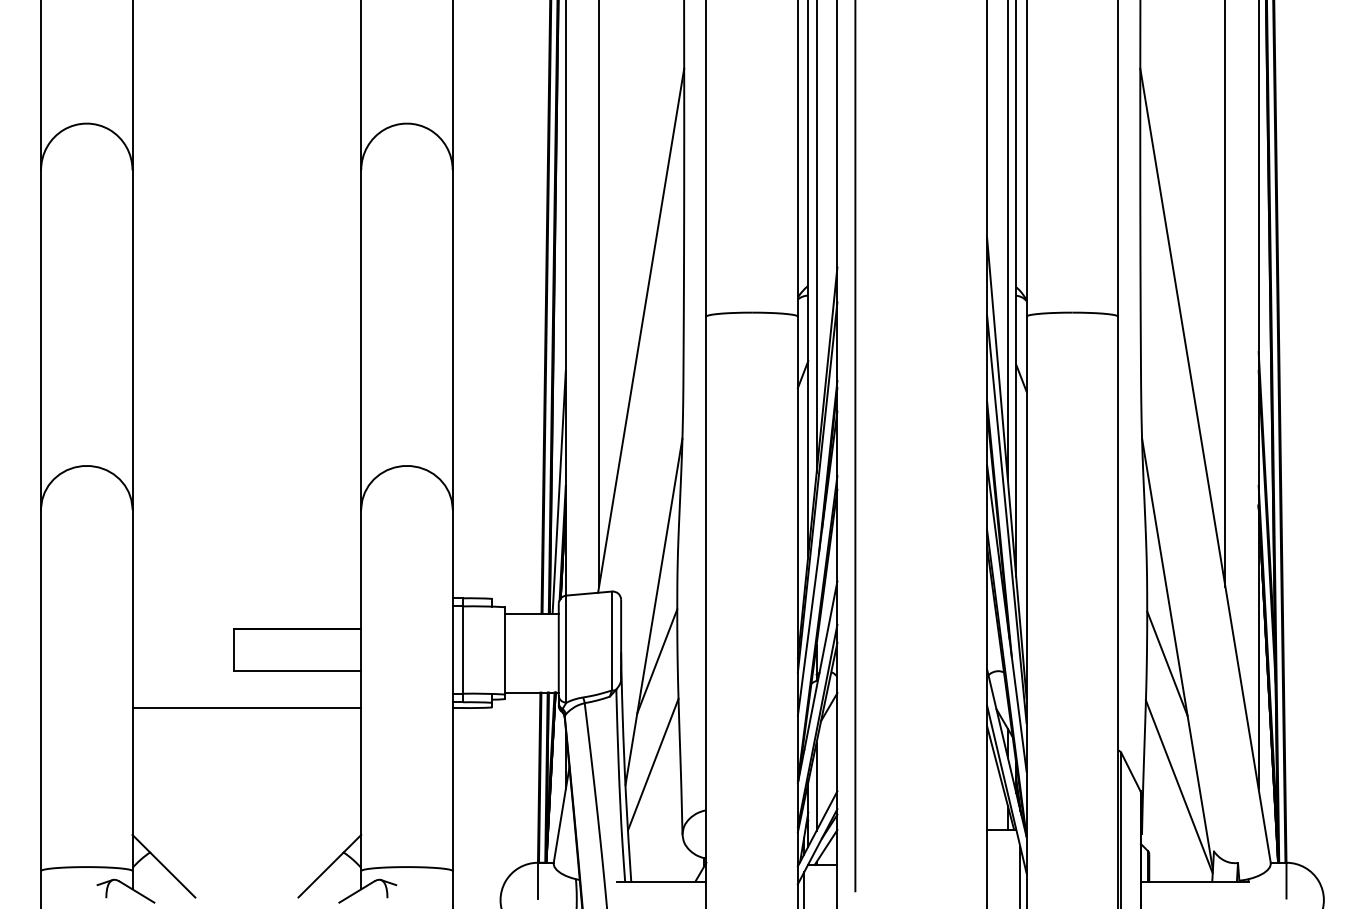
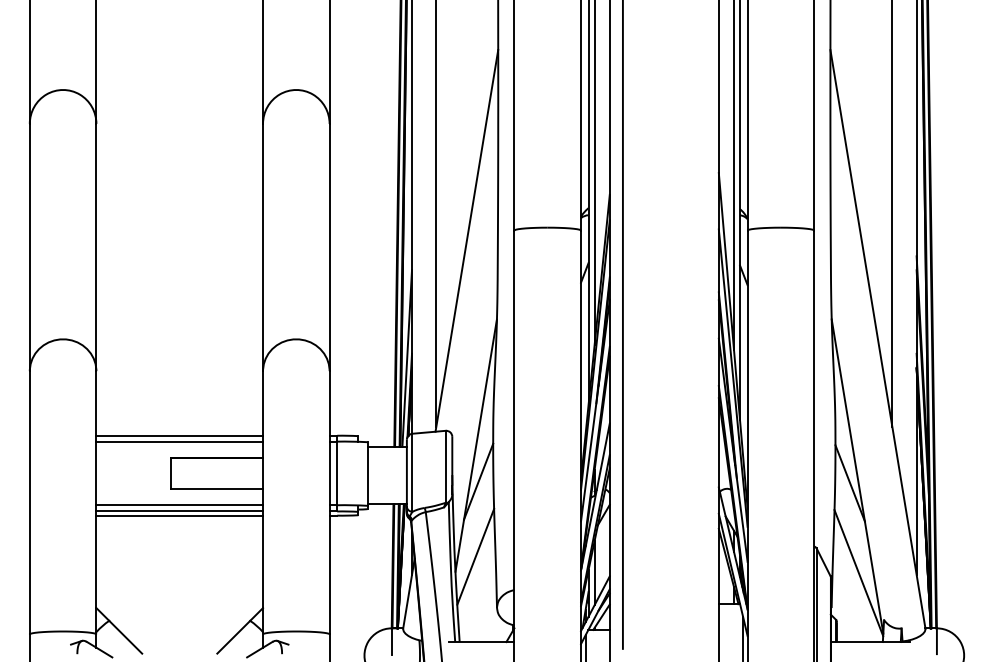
line: (246, 597) -> (179, 435), added
line: (246, 606) -> (179, 441), added
line: (246, 694) -> (179, 505), added
line: (246, 702) -> (179, 511), added

